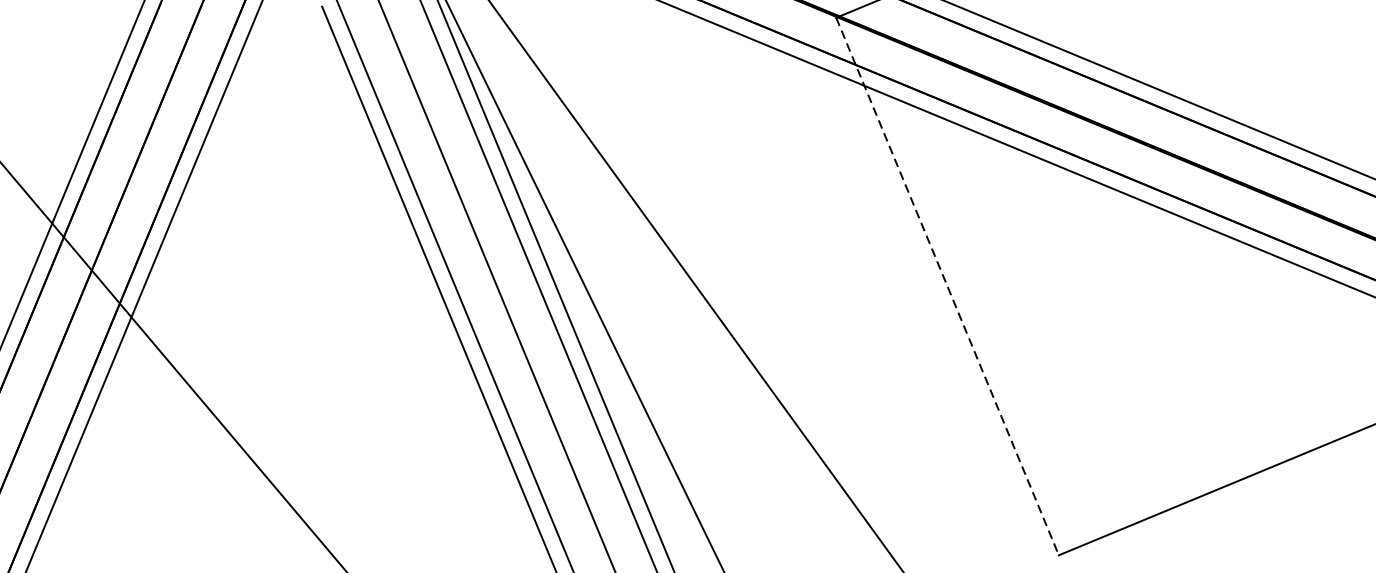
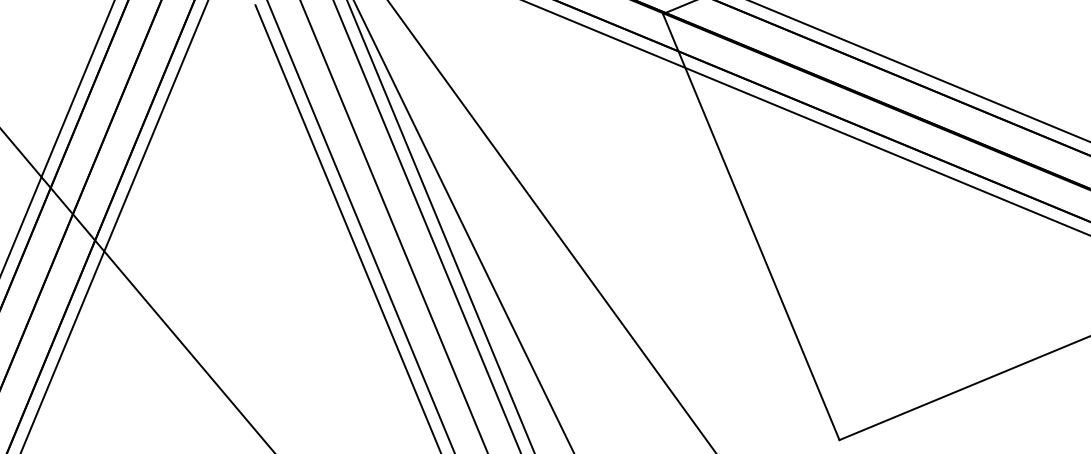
line: (947, 287) -> (751, 227), dashed -> solid

